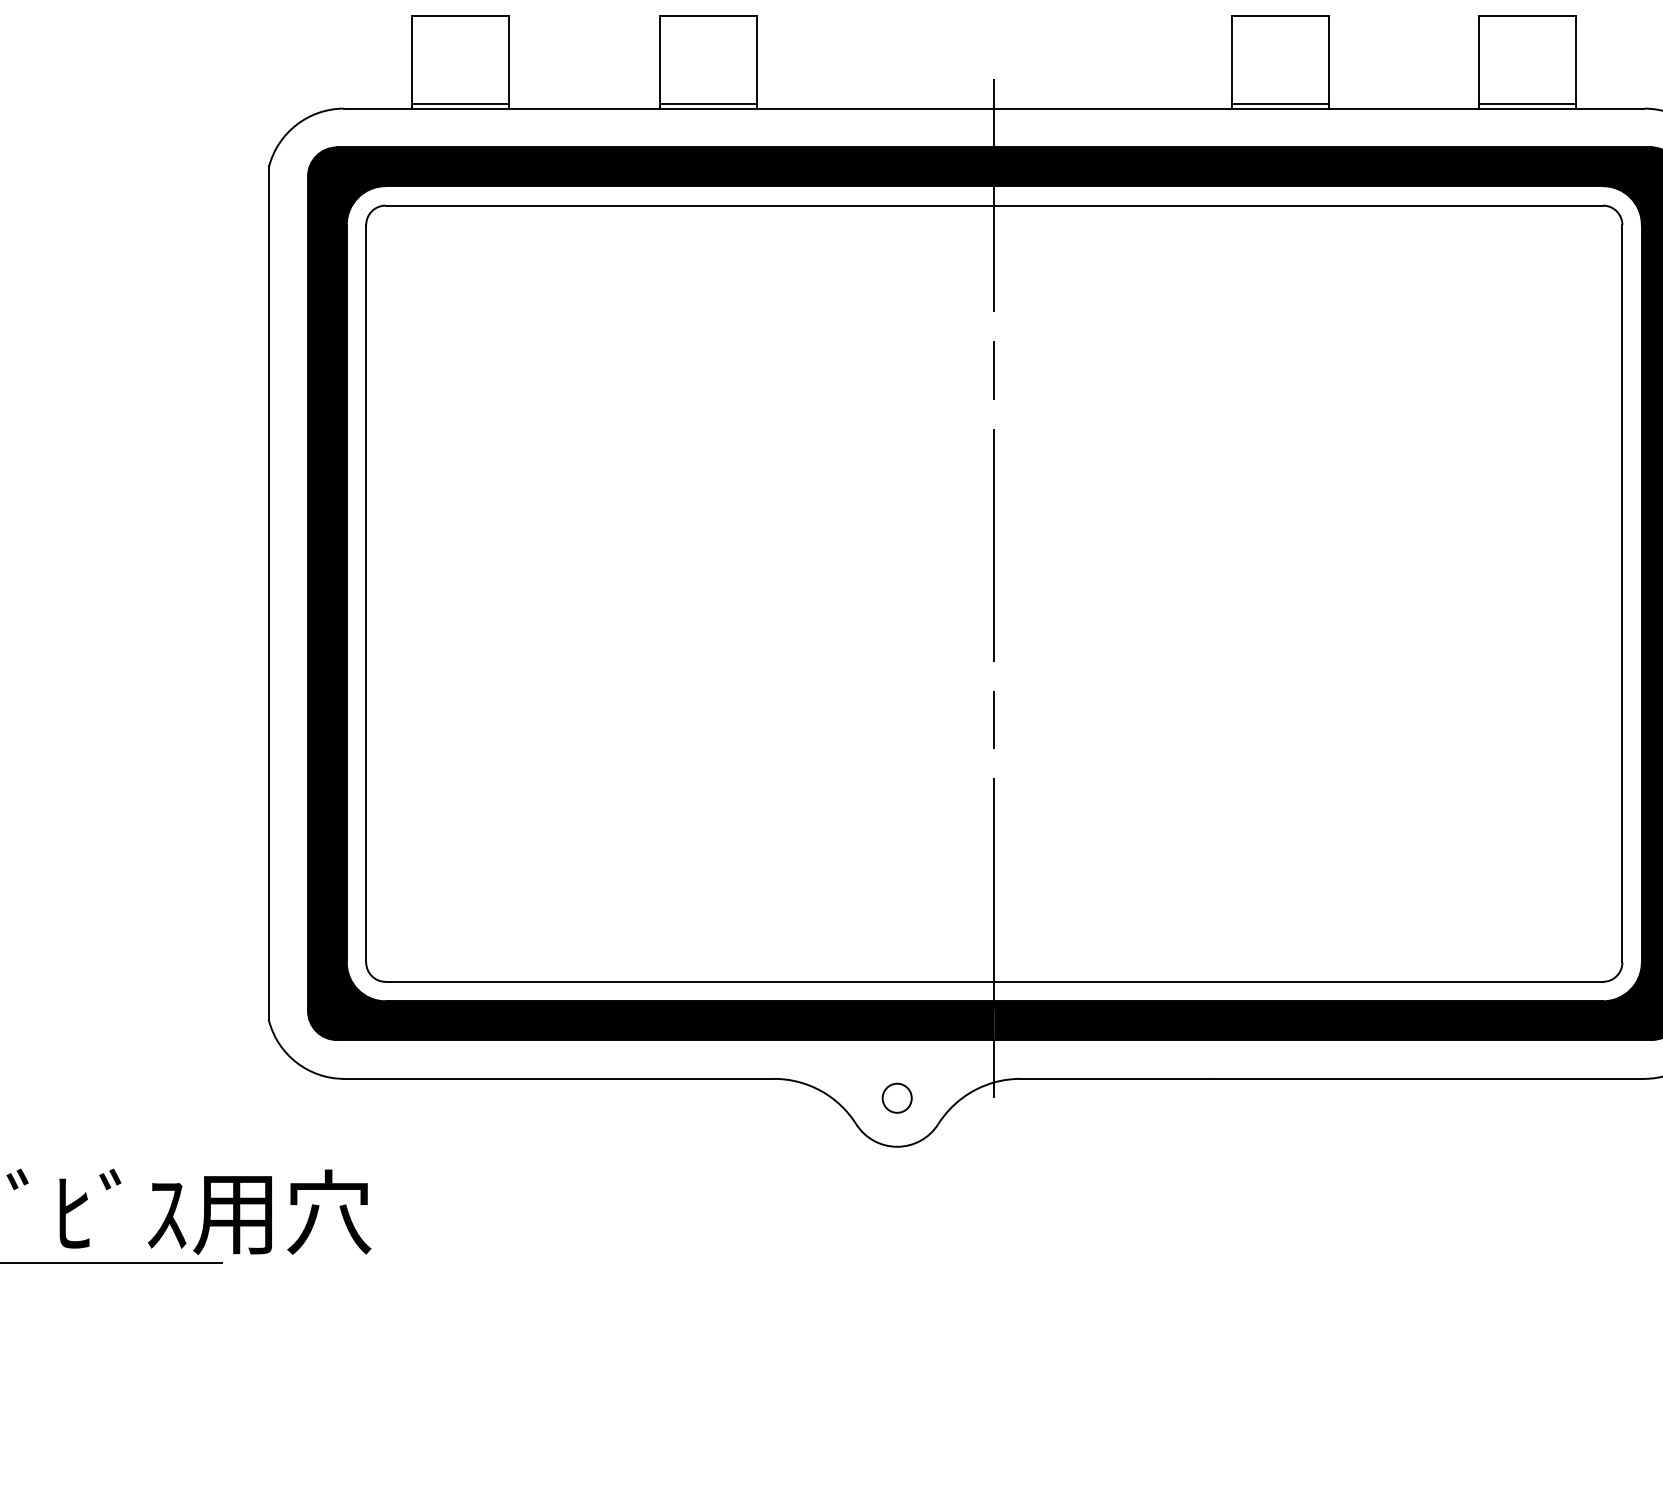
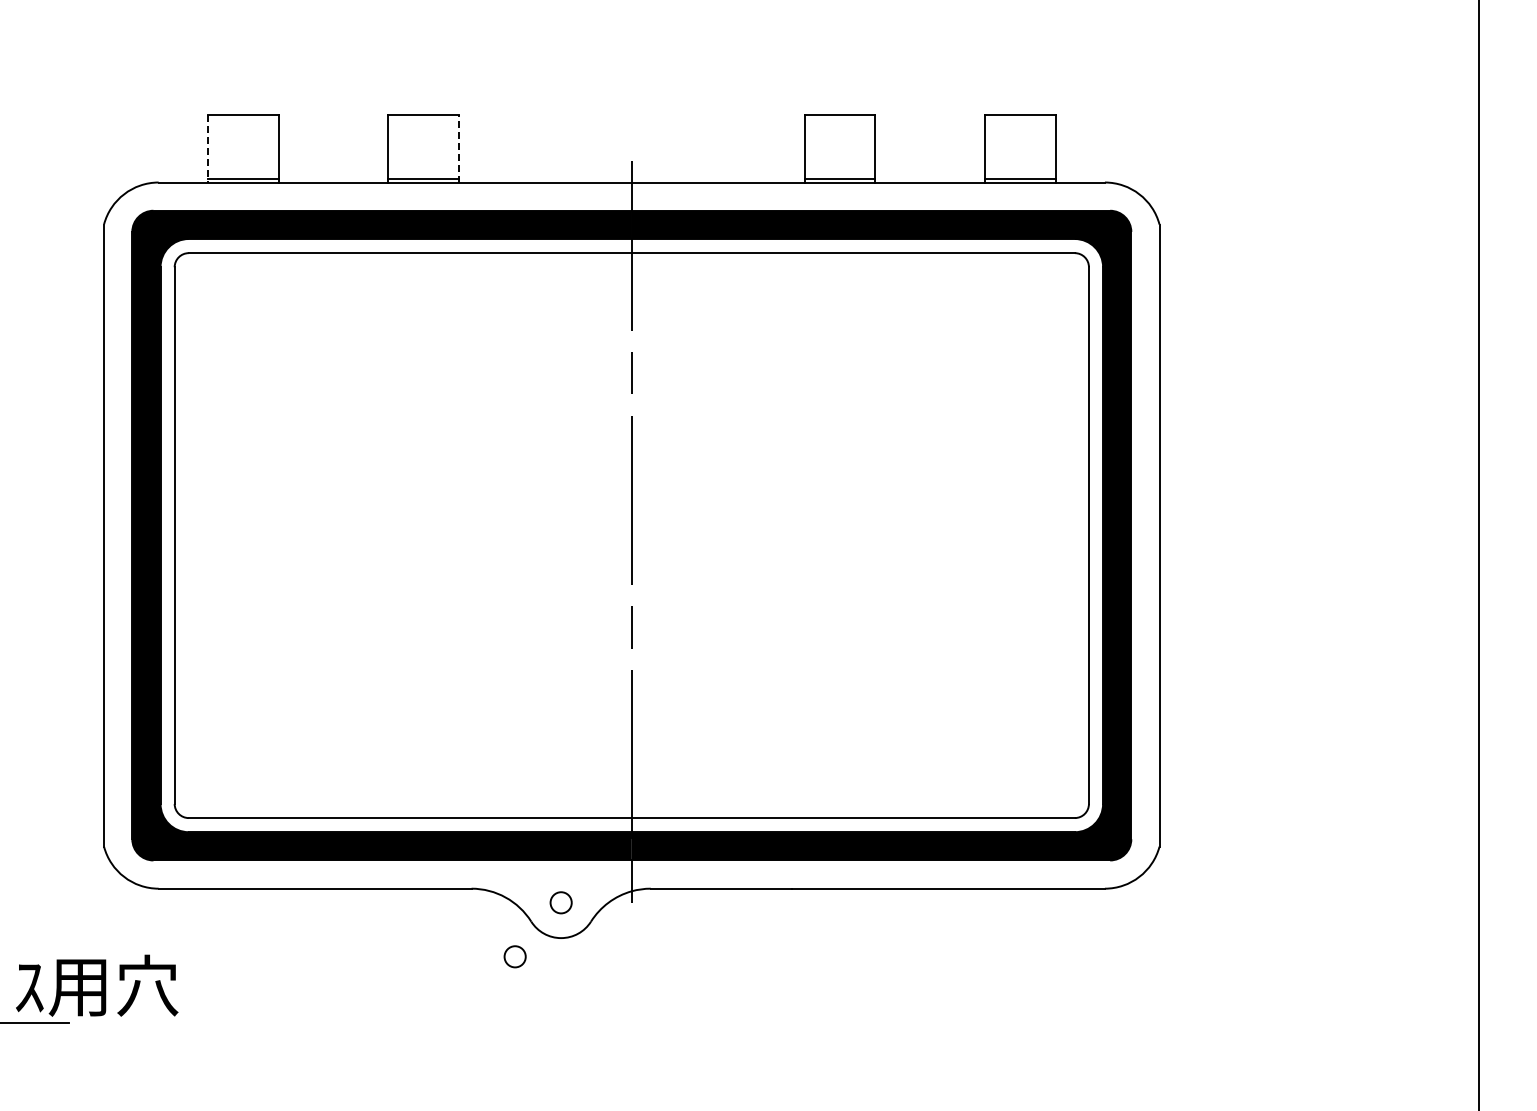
line: (412, 61) -> (208, 148), solid -> dashed
line: (756, 61) -> (458, 148), solid -> dashed
circle: (833, 1172) -> (514, 956), added

